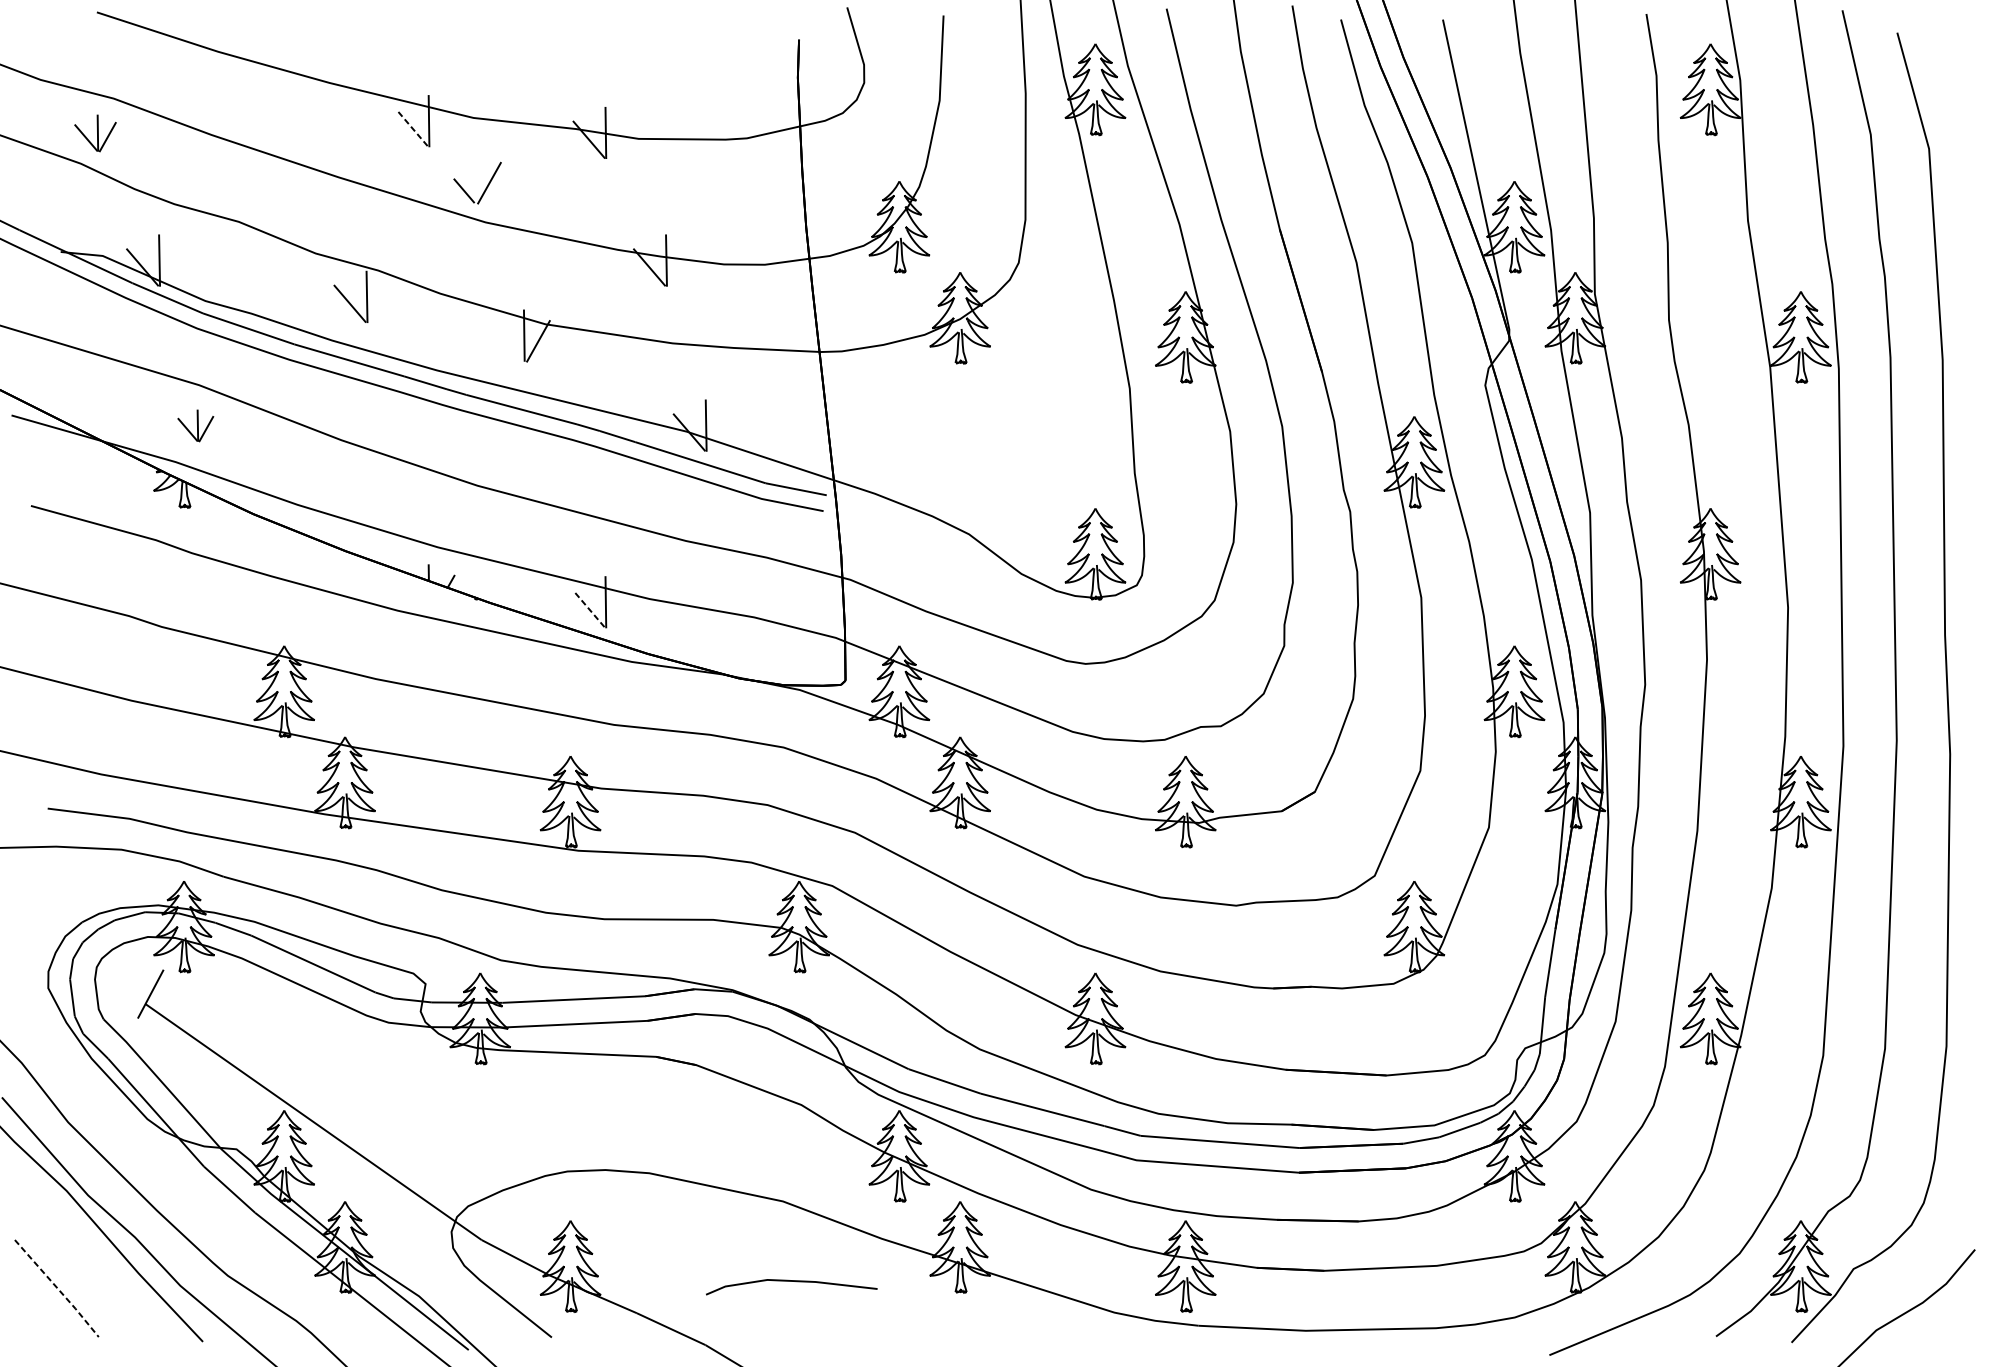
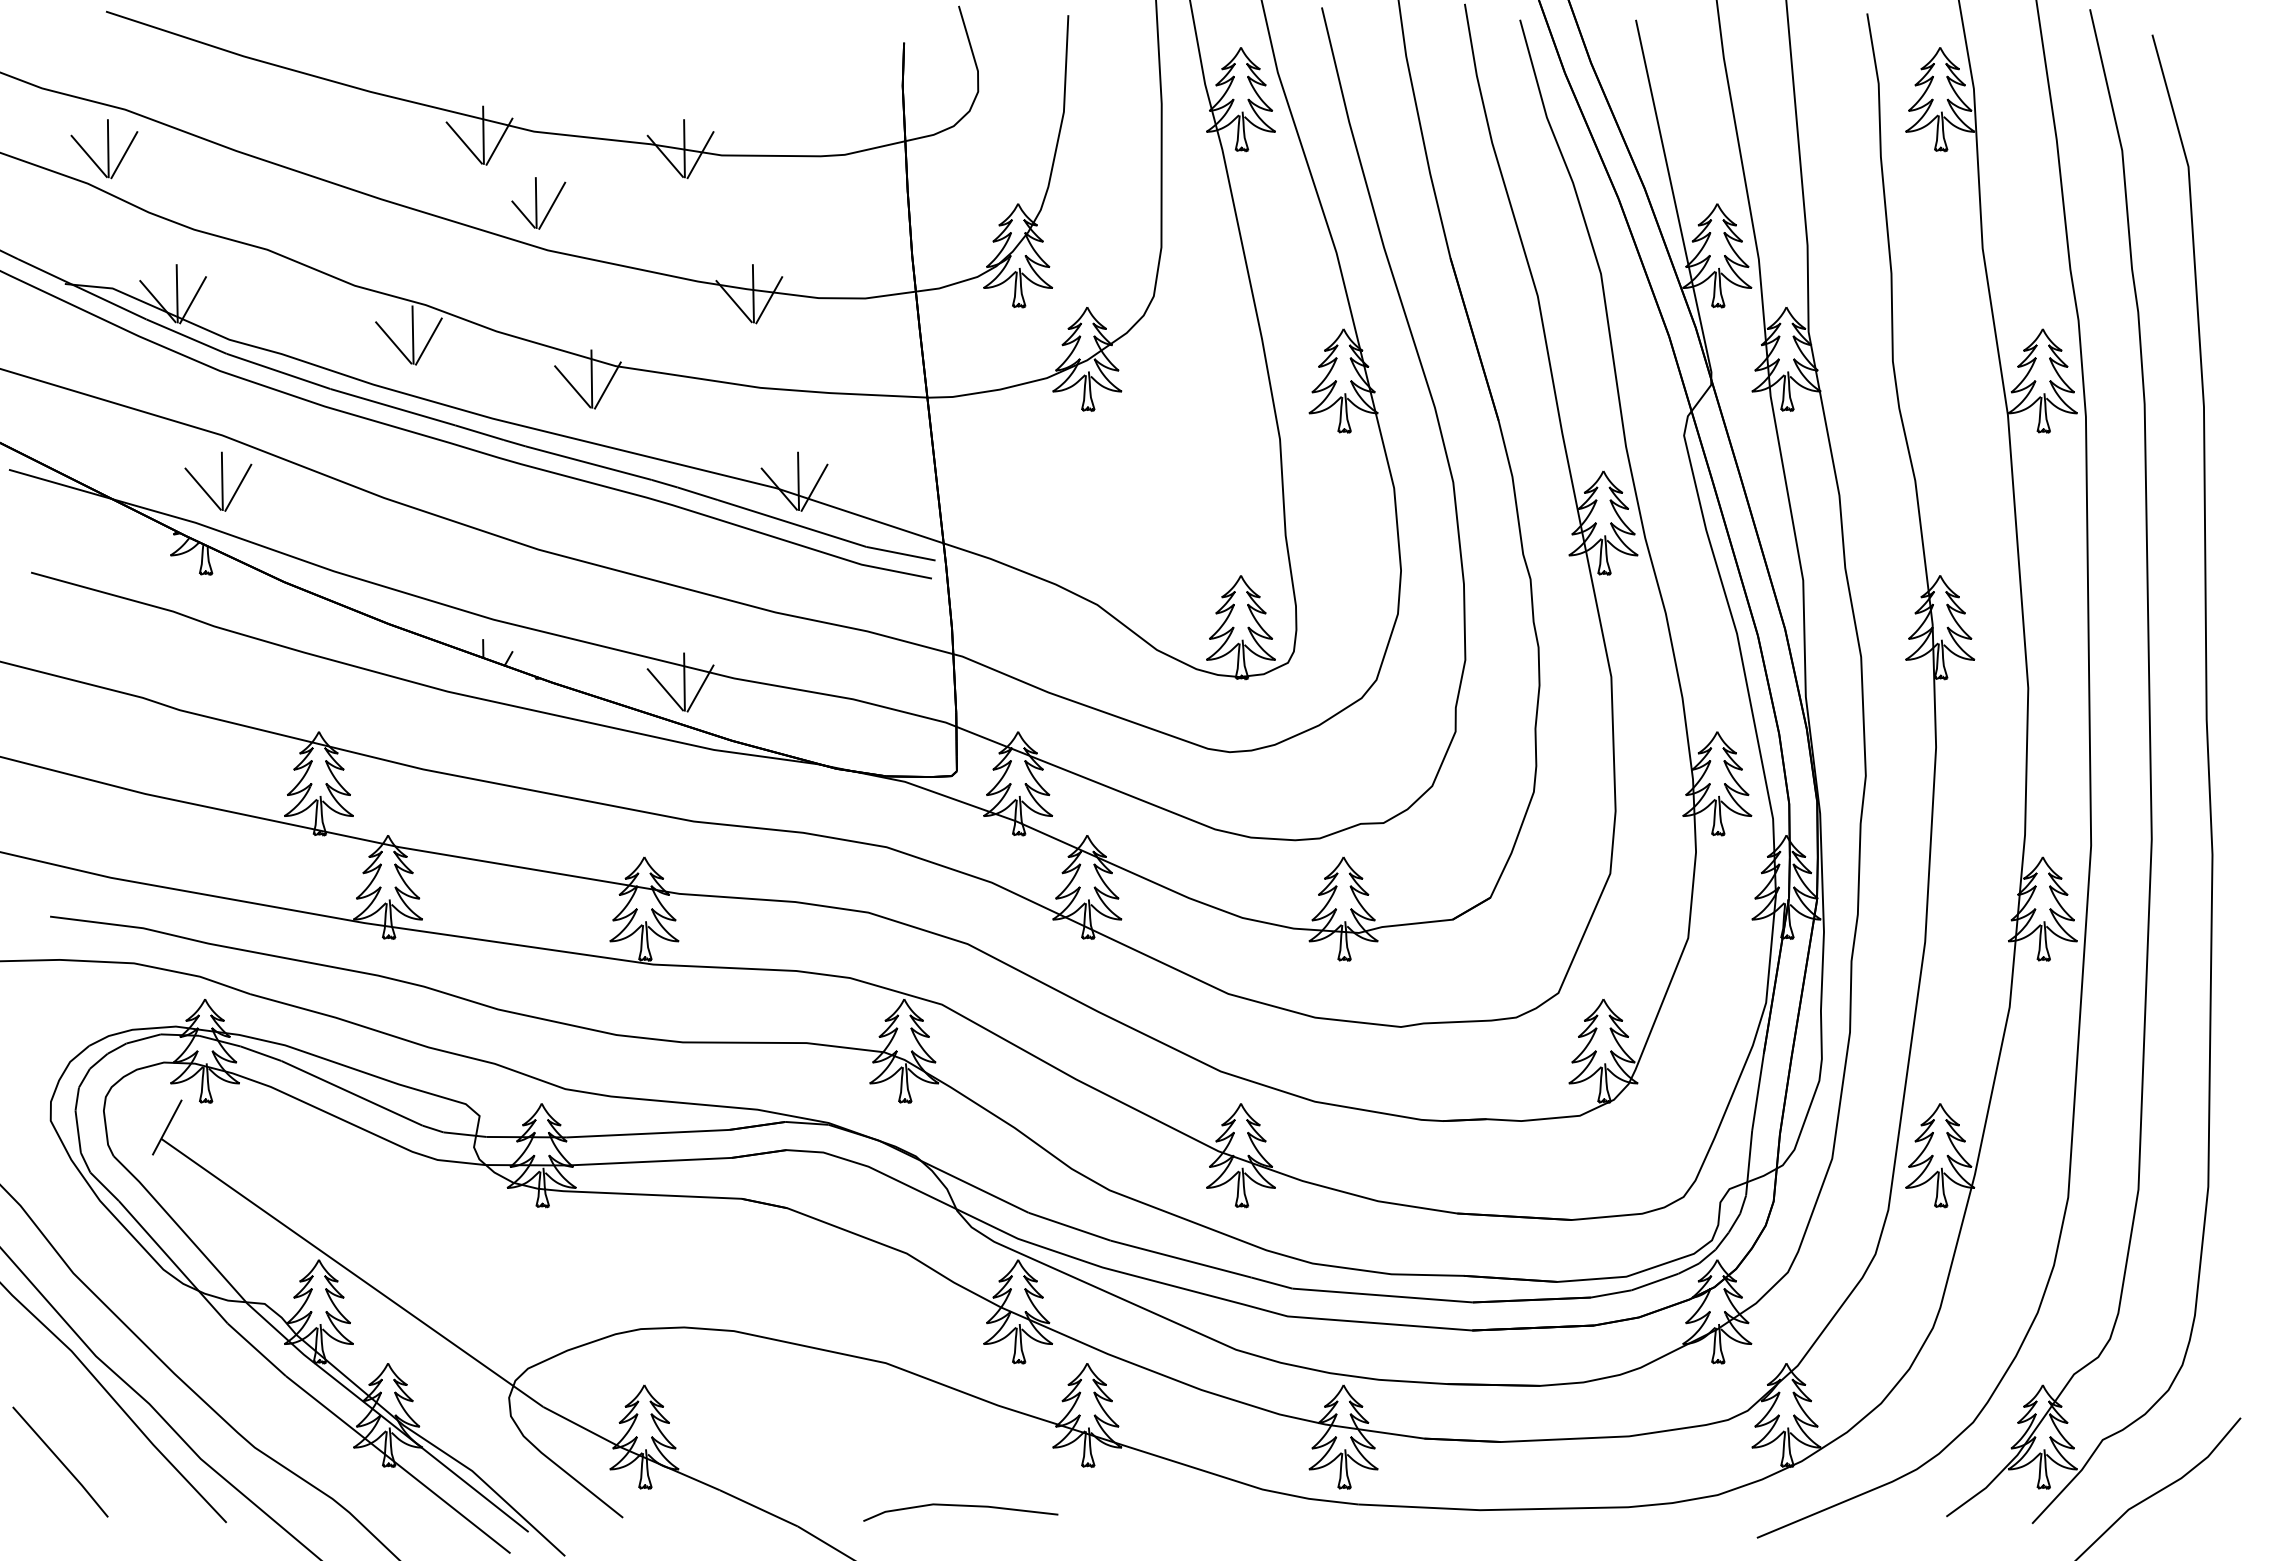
line: (443, 126) -> (499, 141), added
line: (412, 127) -> (464, 142), dashed -> solid
part: (95, 133) -> (104, 149), size x1.43
line: (619, 138) -> (700, 155), added
line: (474, 180) -> (535, 202), added
line: (172, 266) -> (192, 300), added
line: (680, 266) -> (769, 300), added
line: (380, 302) -> (428, 341), added
line: (507, 342) -> (572, 386), added
part: (195, 425) -> (218, 481), size x1.67
line: (720, 431) -> (814, 487), added
line: (619, 607) -> (700, 688), added
line: (589, 608) -> (665, 689), dashed -> solid
line: (791, 1281) -> (960, 1506), moved
line: (57, 1288) -> (61, 1462), dashed -> solid

